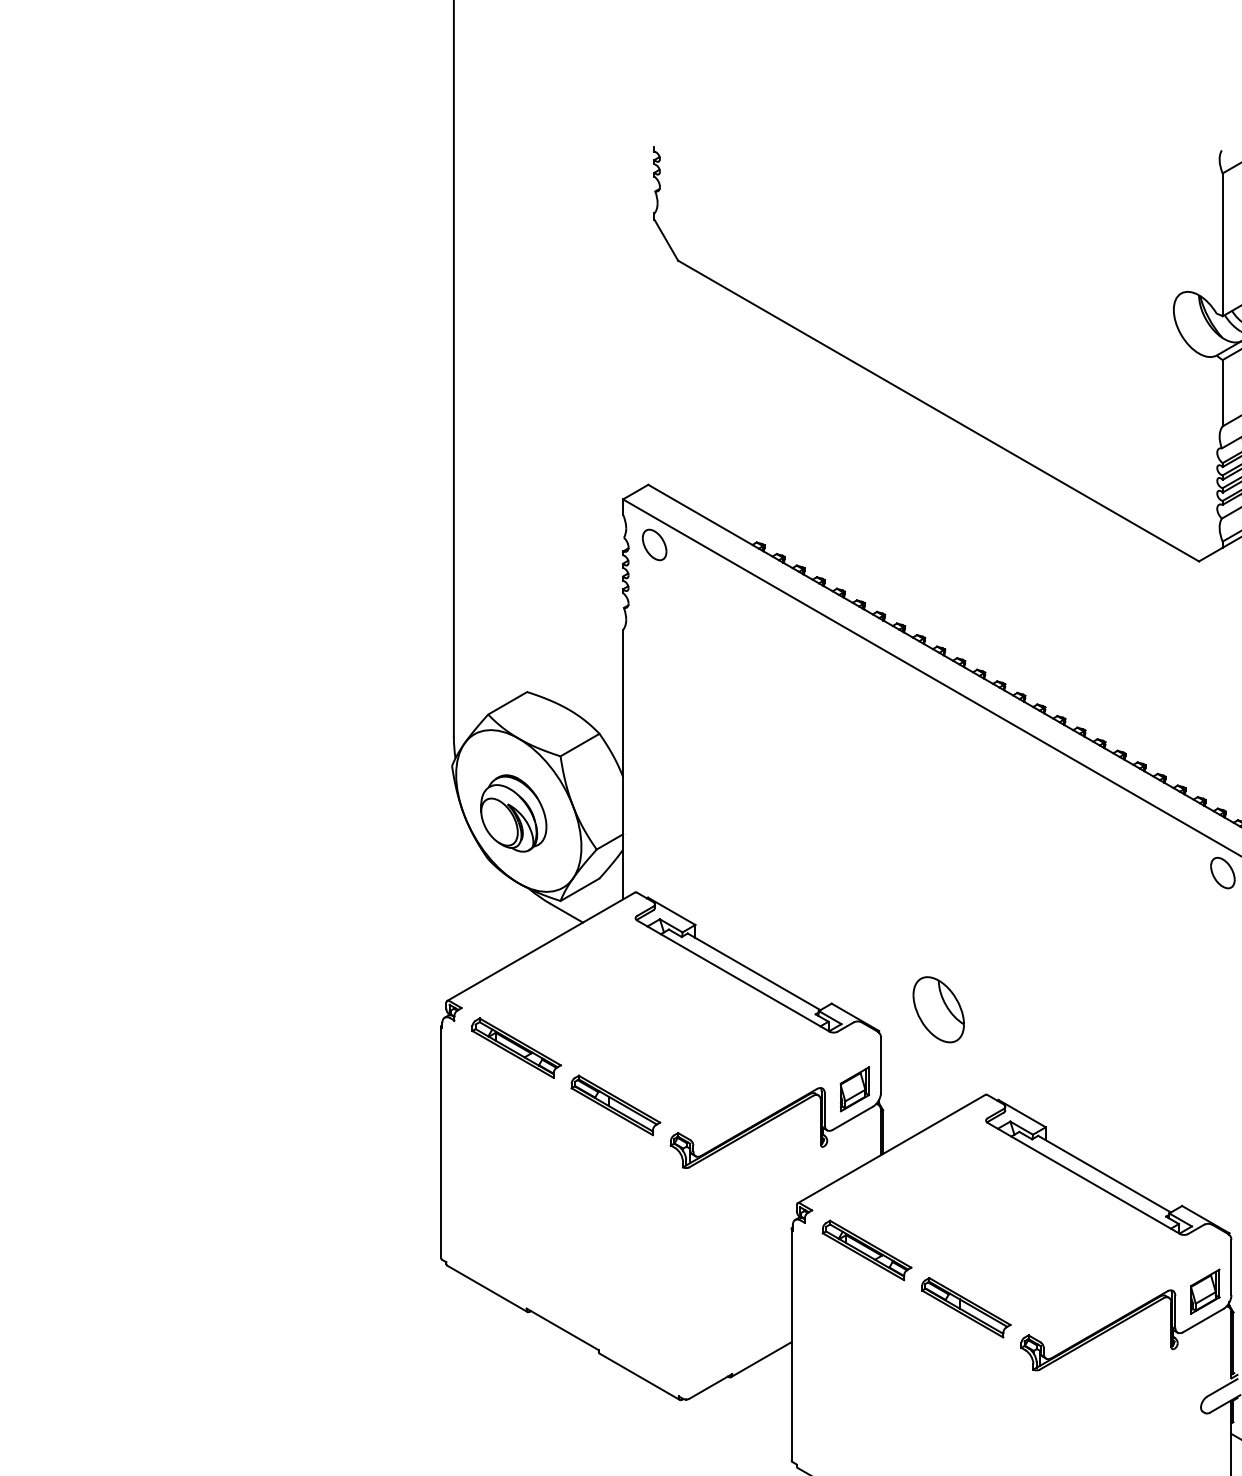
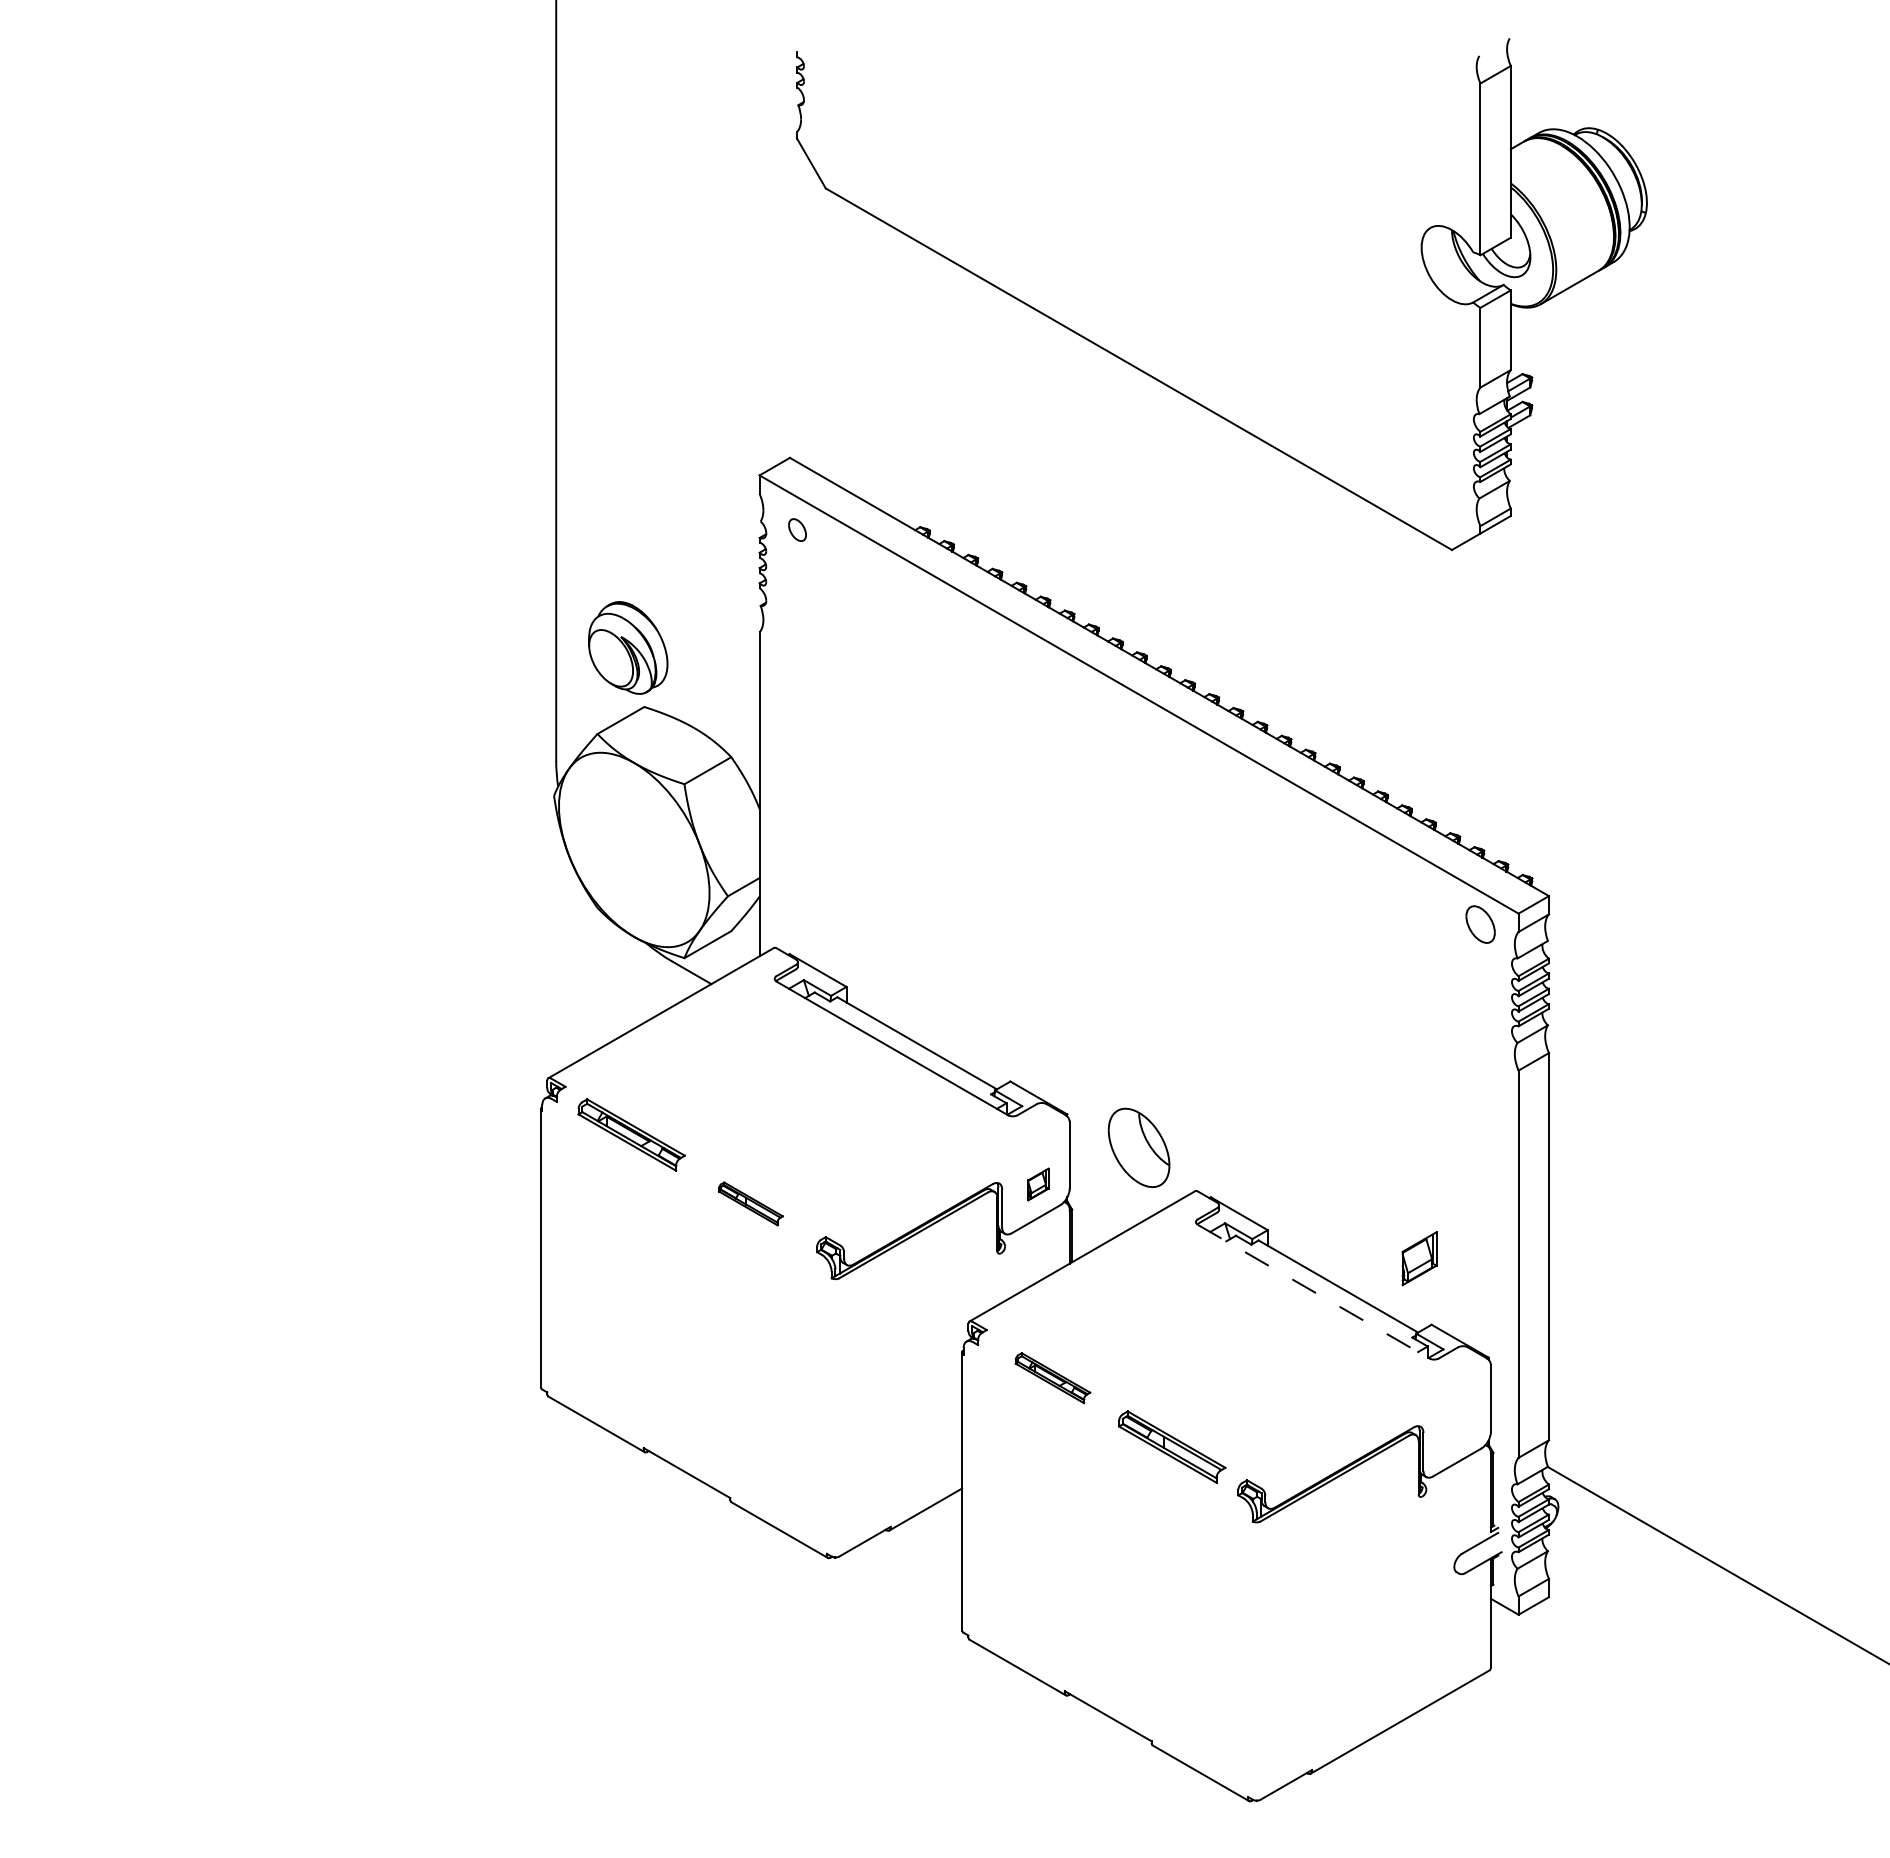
part: (654, 544) -> (797, 529), size x0.6
part: (514, 813) -> (628, 647), moved
part: (938, 1009) -> (1138, 1147), moved
part: (855, 1089) -> (1038, 1184), size x0.6
part: (615, 1105) -> (750, 1203), size x0.6
line: (1083, 1178) -> (1313, 1291), solid -> dashed
part: (866, 1249) -> (1052, 1377), size x0.7
part: (1205, 1291) -> (1419, 1258), moved

